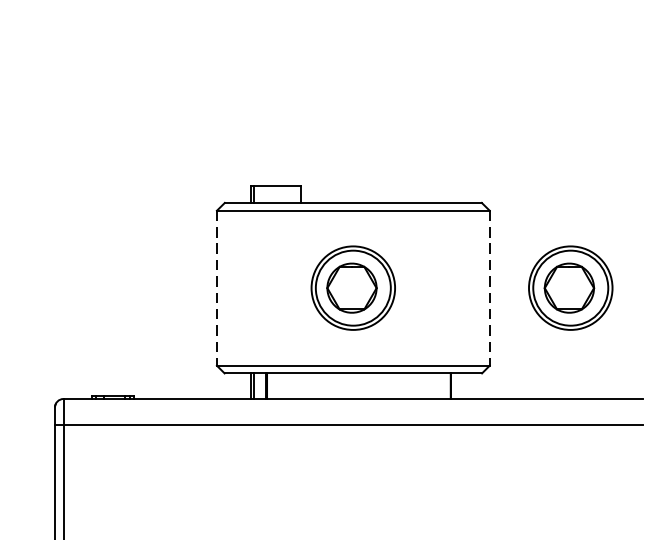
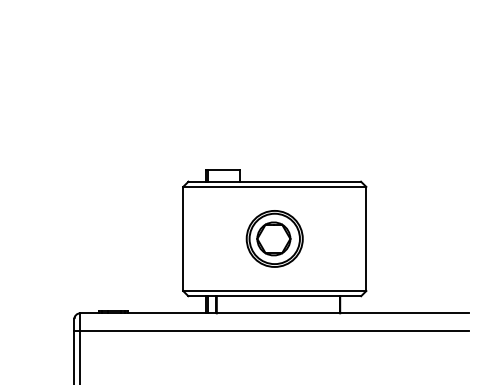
part: (570, 287) -> (420, 238), removed
line: (217, 289) -> (183, 239), dashed -> solid
line: (489, 289) -> (366, 239), dashed -> solid

